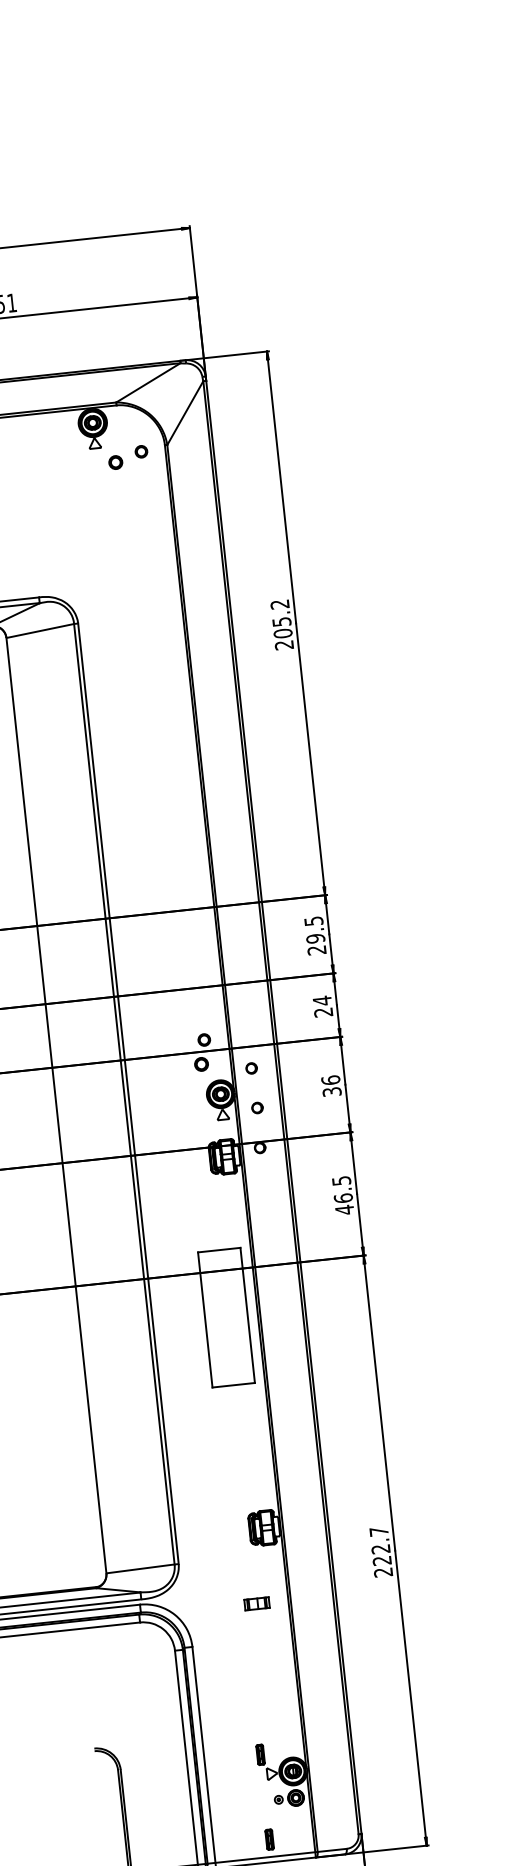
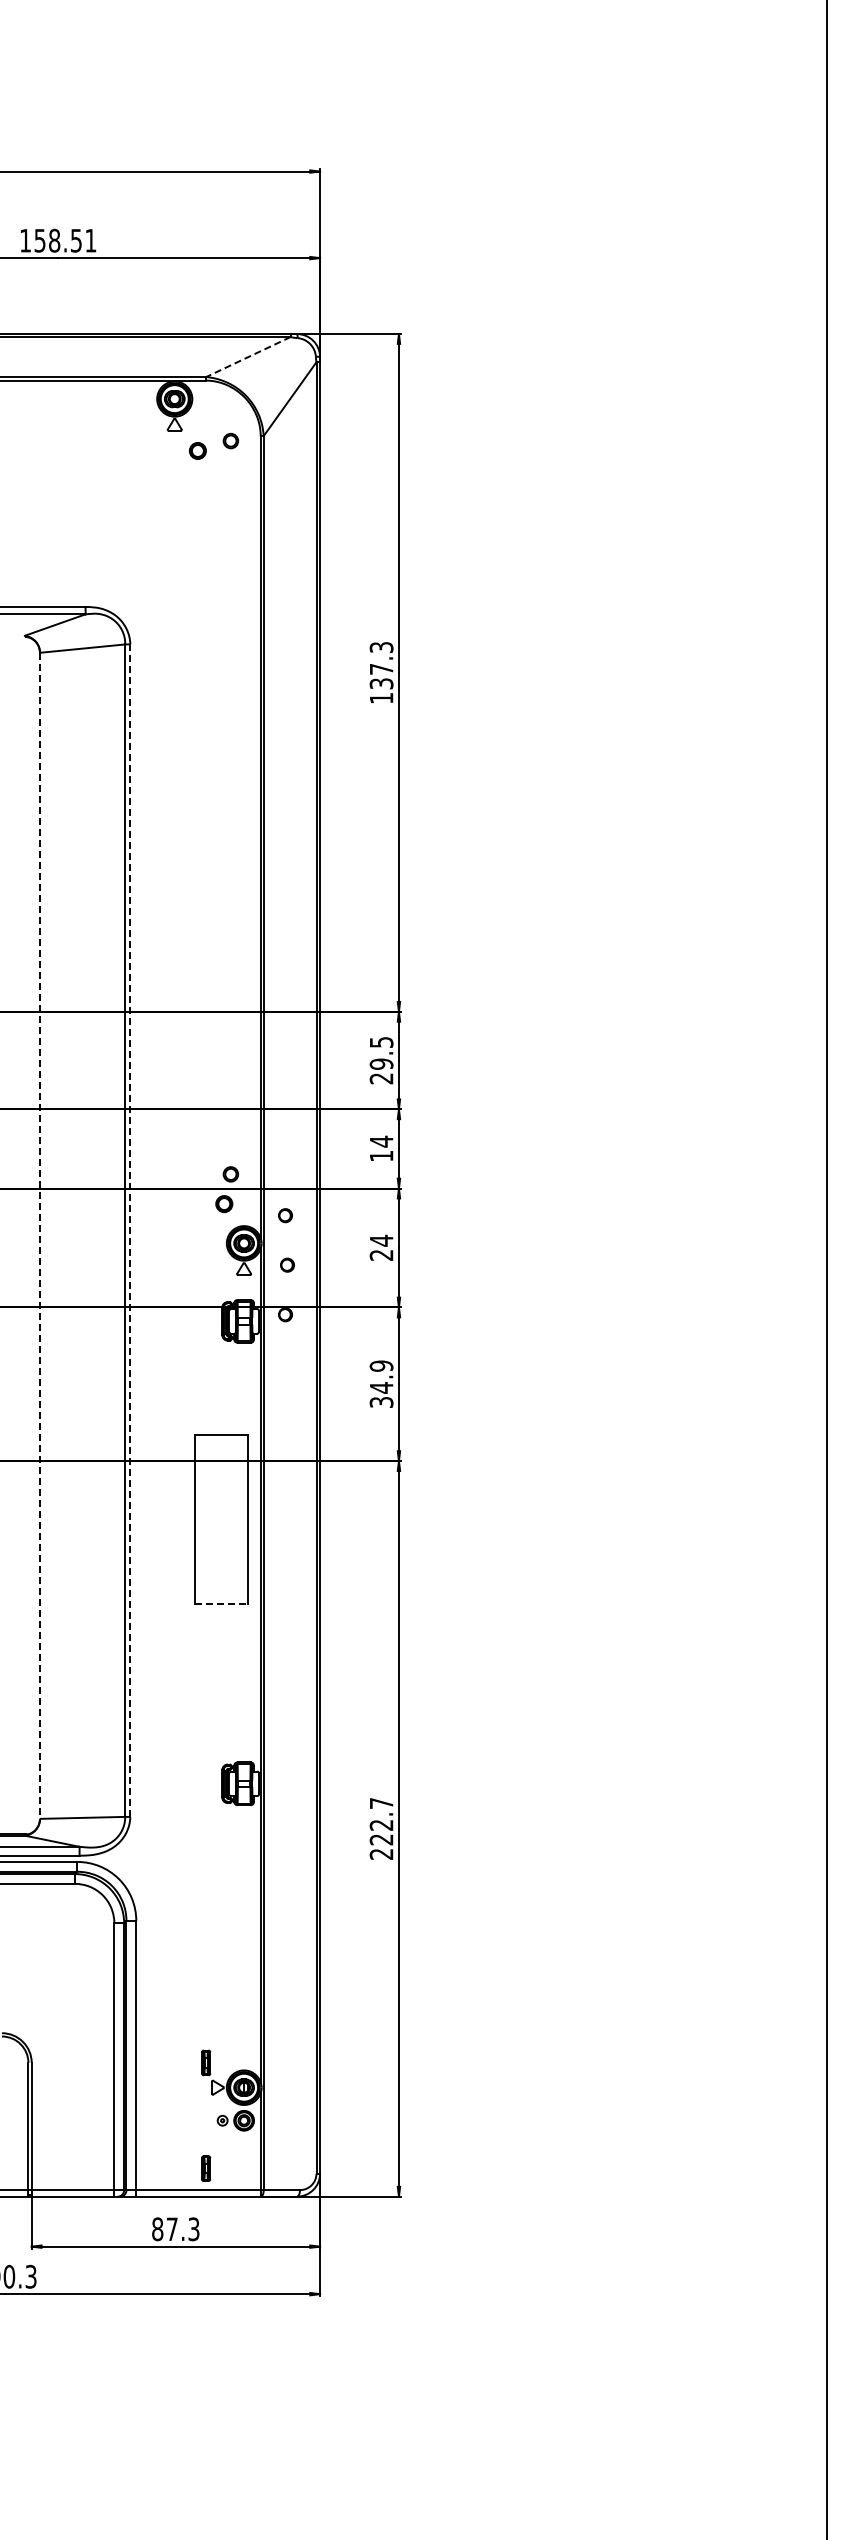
line: (148, 383) -> (248, 357), solid -> dashed
text: (282, 624) -> (381, 672), 205.2 -> 137.3
text: (323, 1012) -> (381, 1156), 24 -> 14
text: (331, 1085) -> (381, 1247), 36 -> 24
line: (128, 1094) -> (130, 1231), solid -> dashed
line: (56, 1106) -> (40, 1236), solid -> dashed
text: (343, 1195) -> (381, 1384), 46.5 -> 34.9
line: (234, 1384) -> (222, 1603), solid -> dashed
part: (256, 1604) -> (221, 1876), removed

